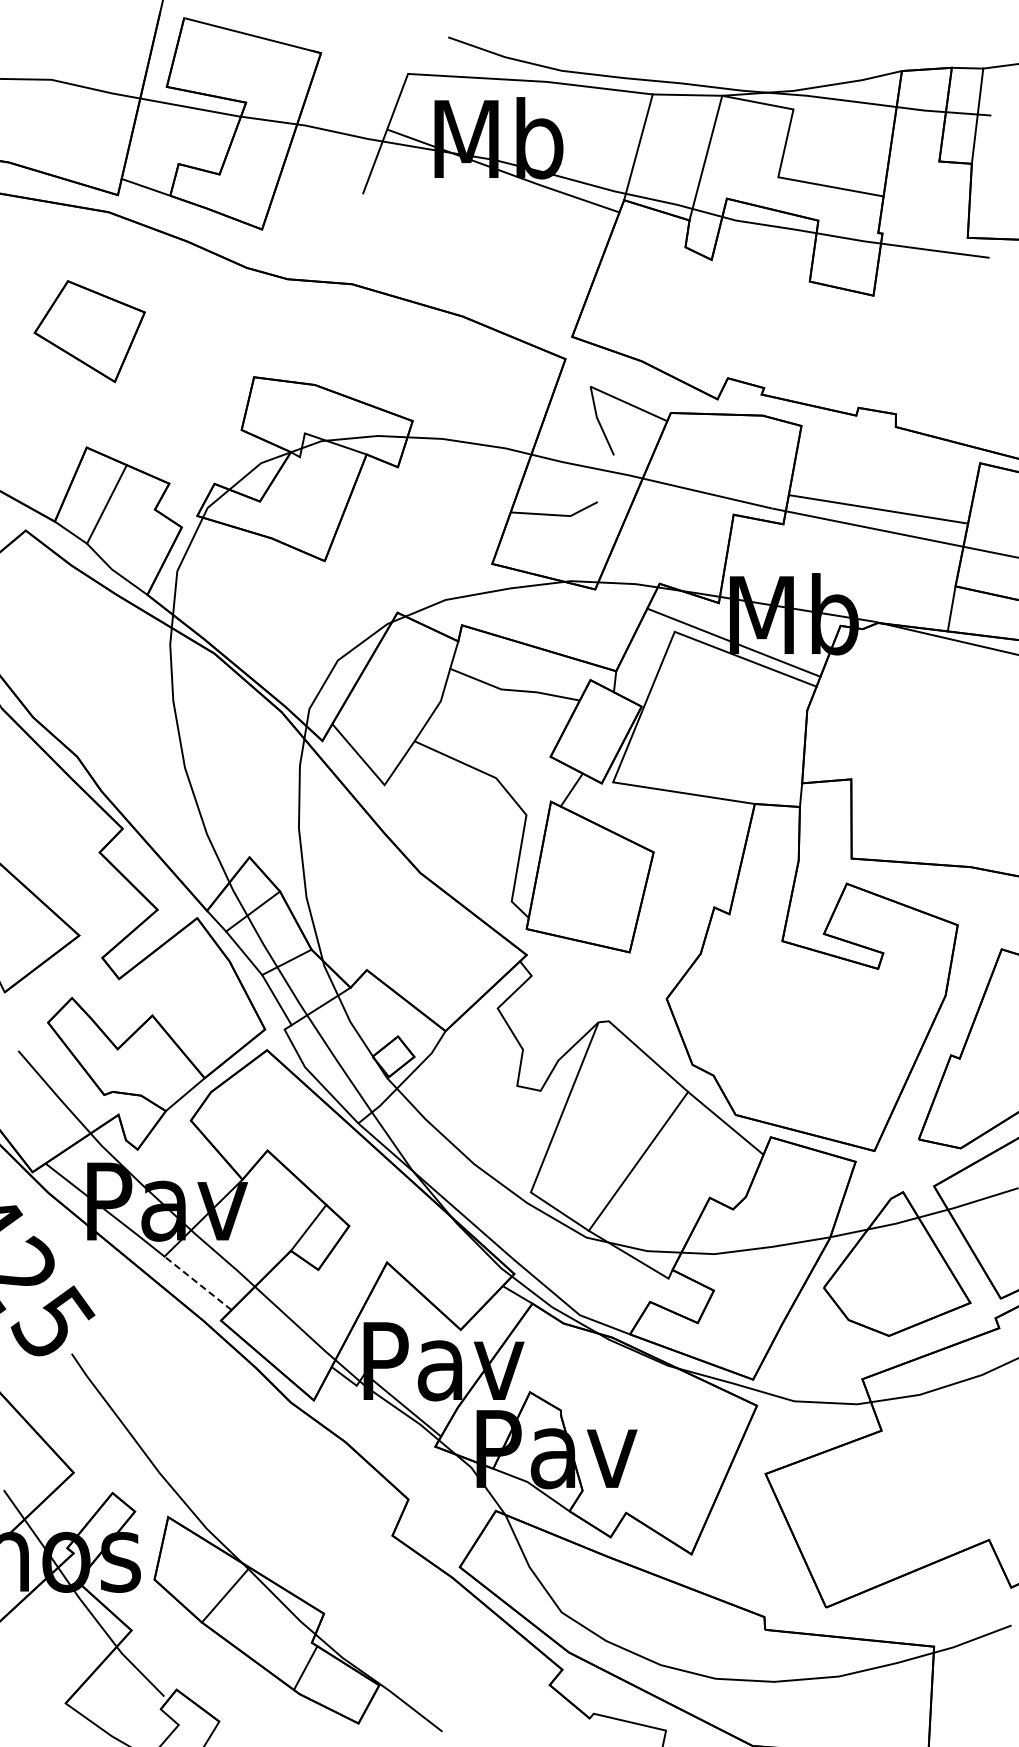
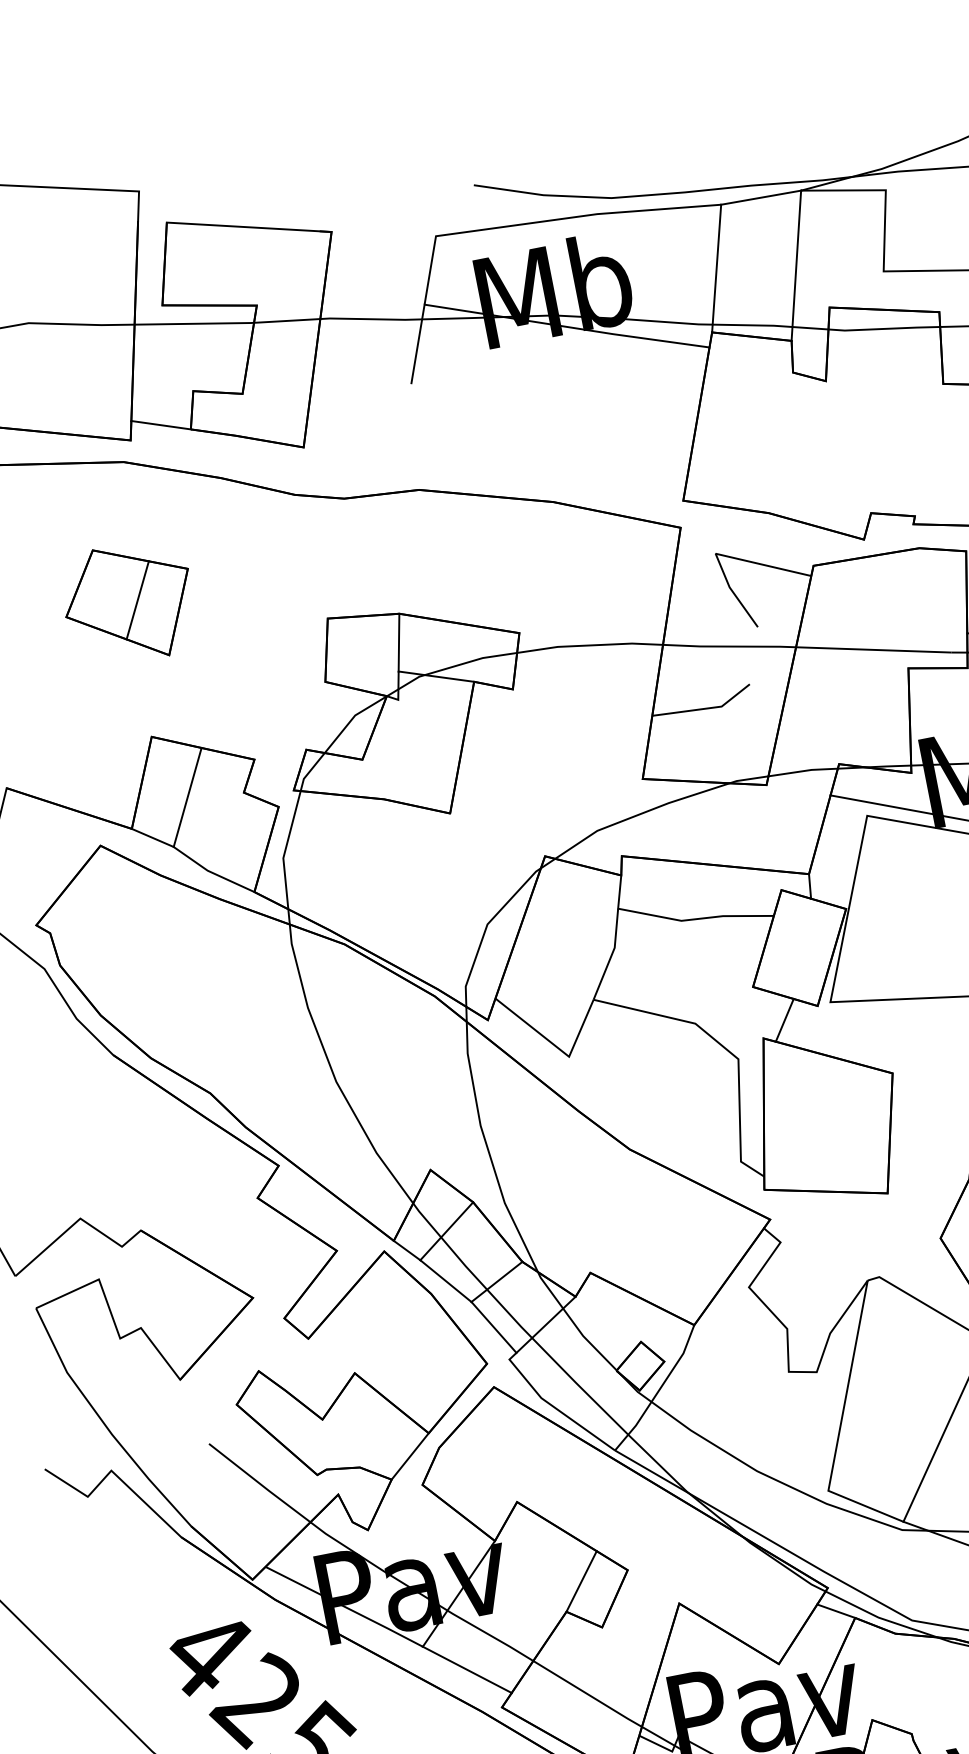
line: (97, 330) -> (137, 600), added
line: (309, 409) -> (398, 643), added
line: (198, 1283) -> (467, 1669), dashed -> solid

